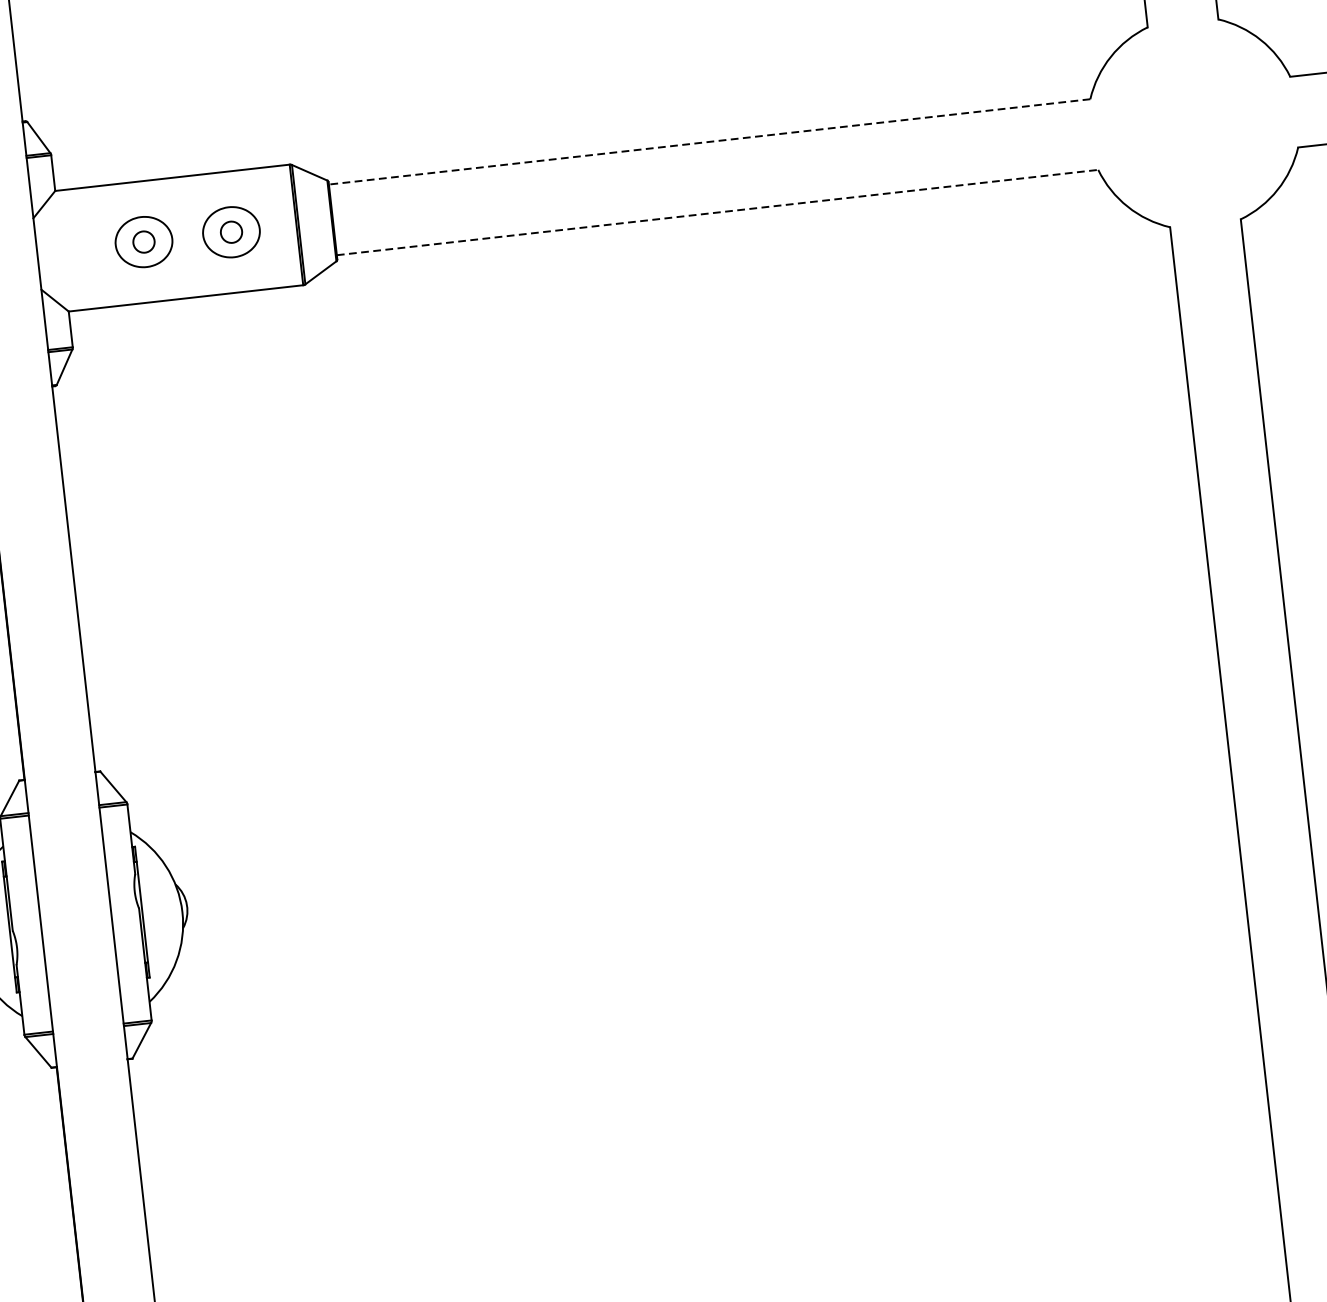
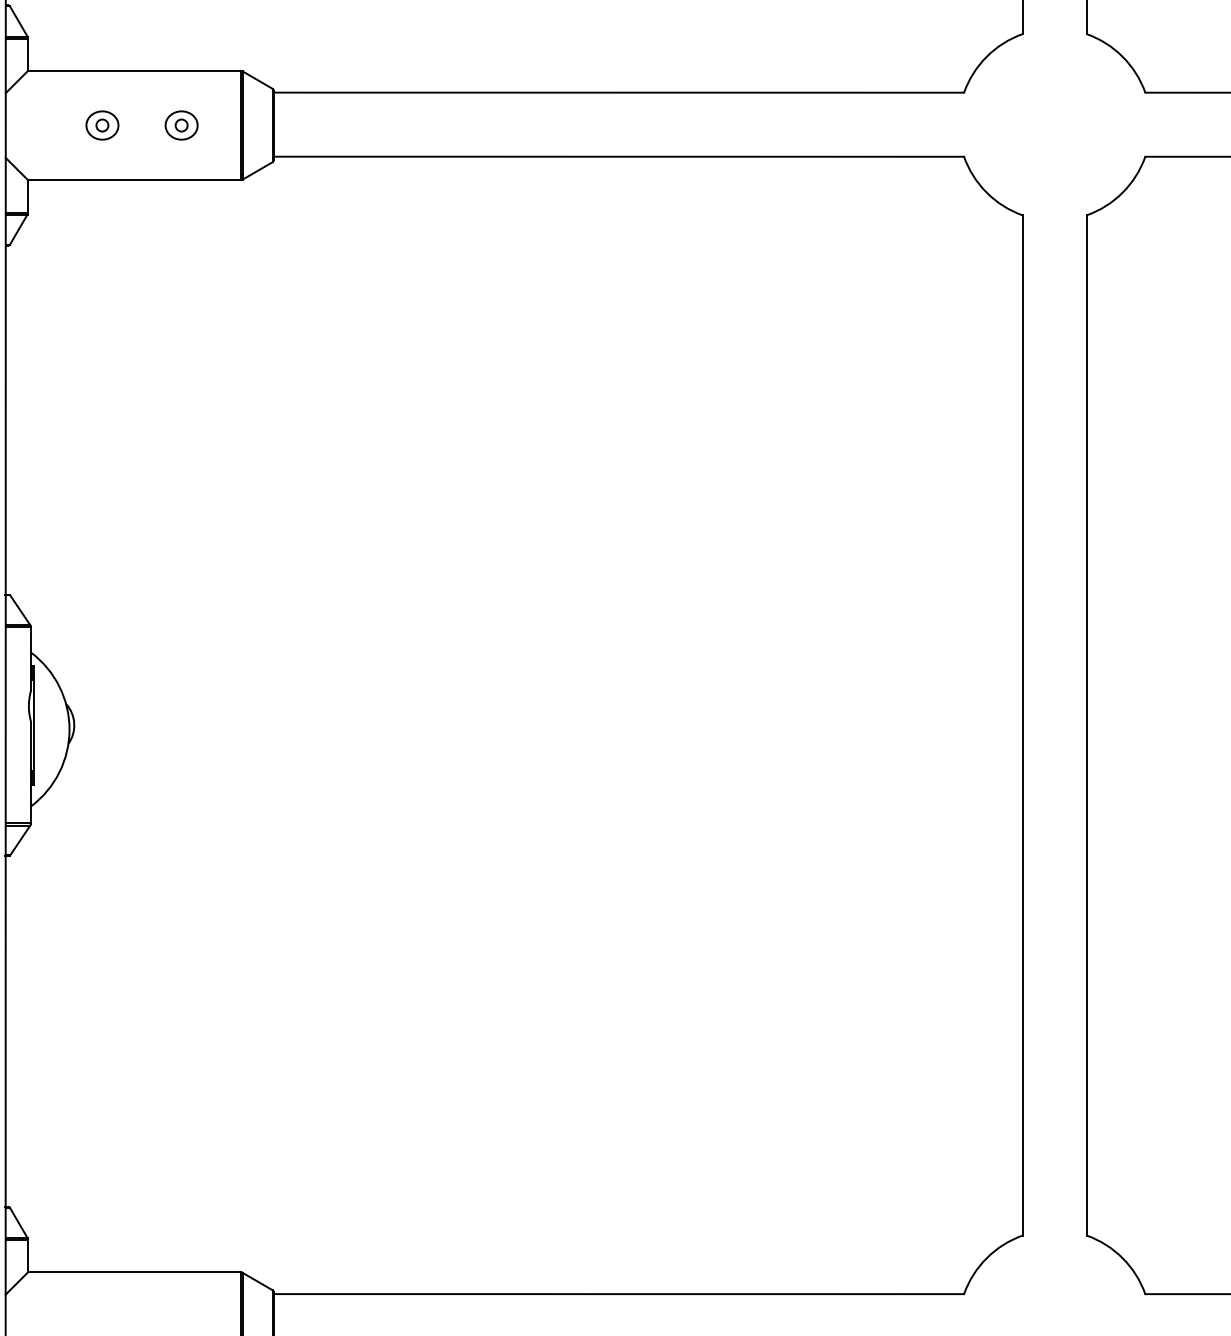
line: (709, 141) -> (618, 92), dashed -> solid
line: (718, 212) -> (619, 156), dashed -> solid
part: (231, 232) -> (181, 125), size x0.62
part: (144, 241) -> (102, 125), size x0.62

